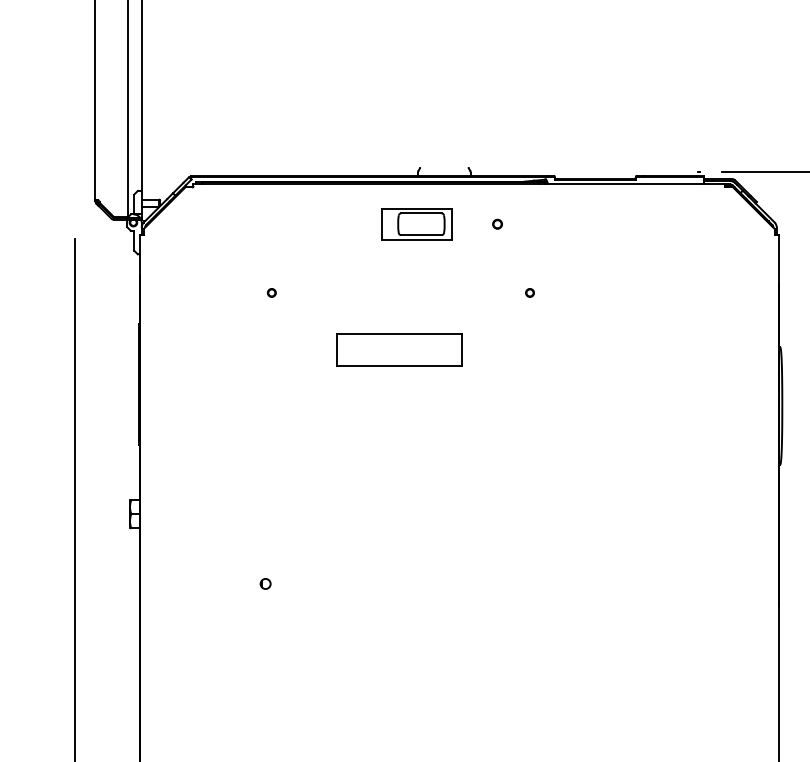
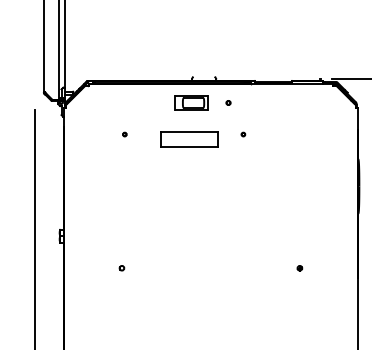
part: (399, 349) -> (189, 139), moved
part: (652, 584) -> (299, 268), added

